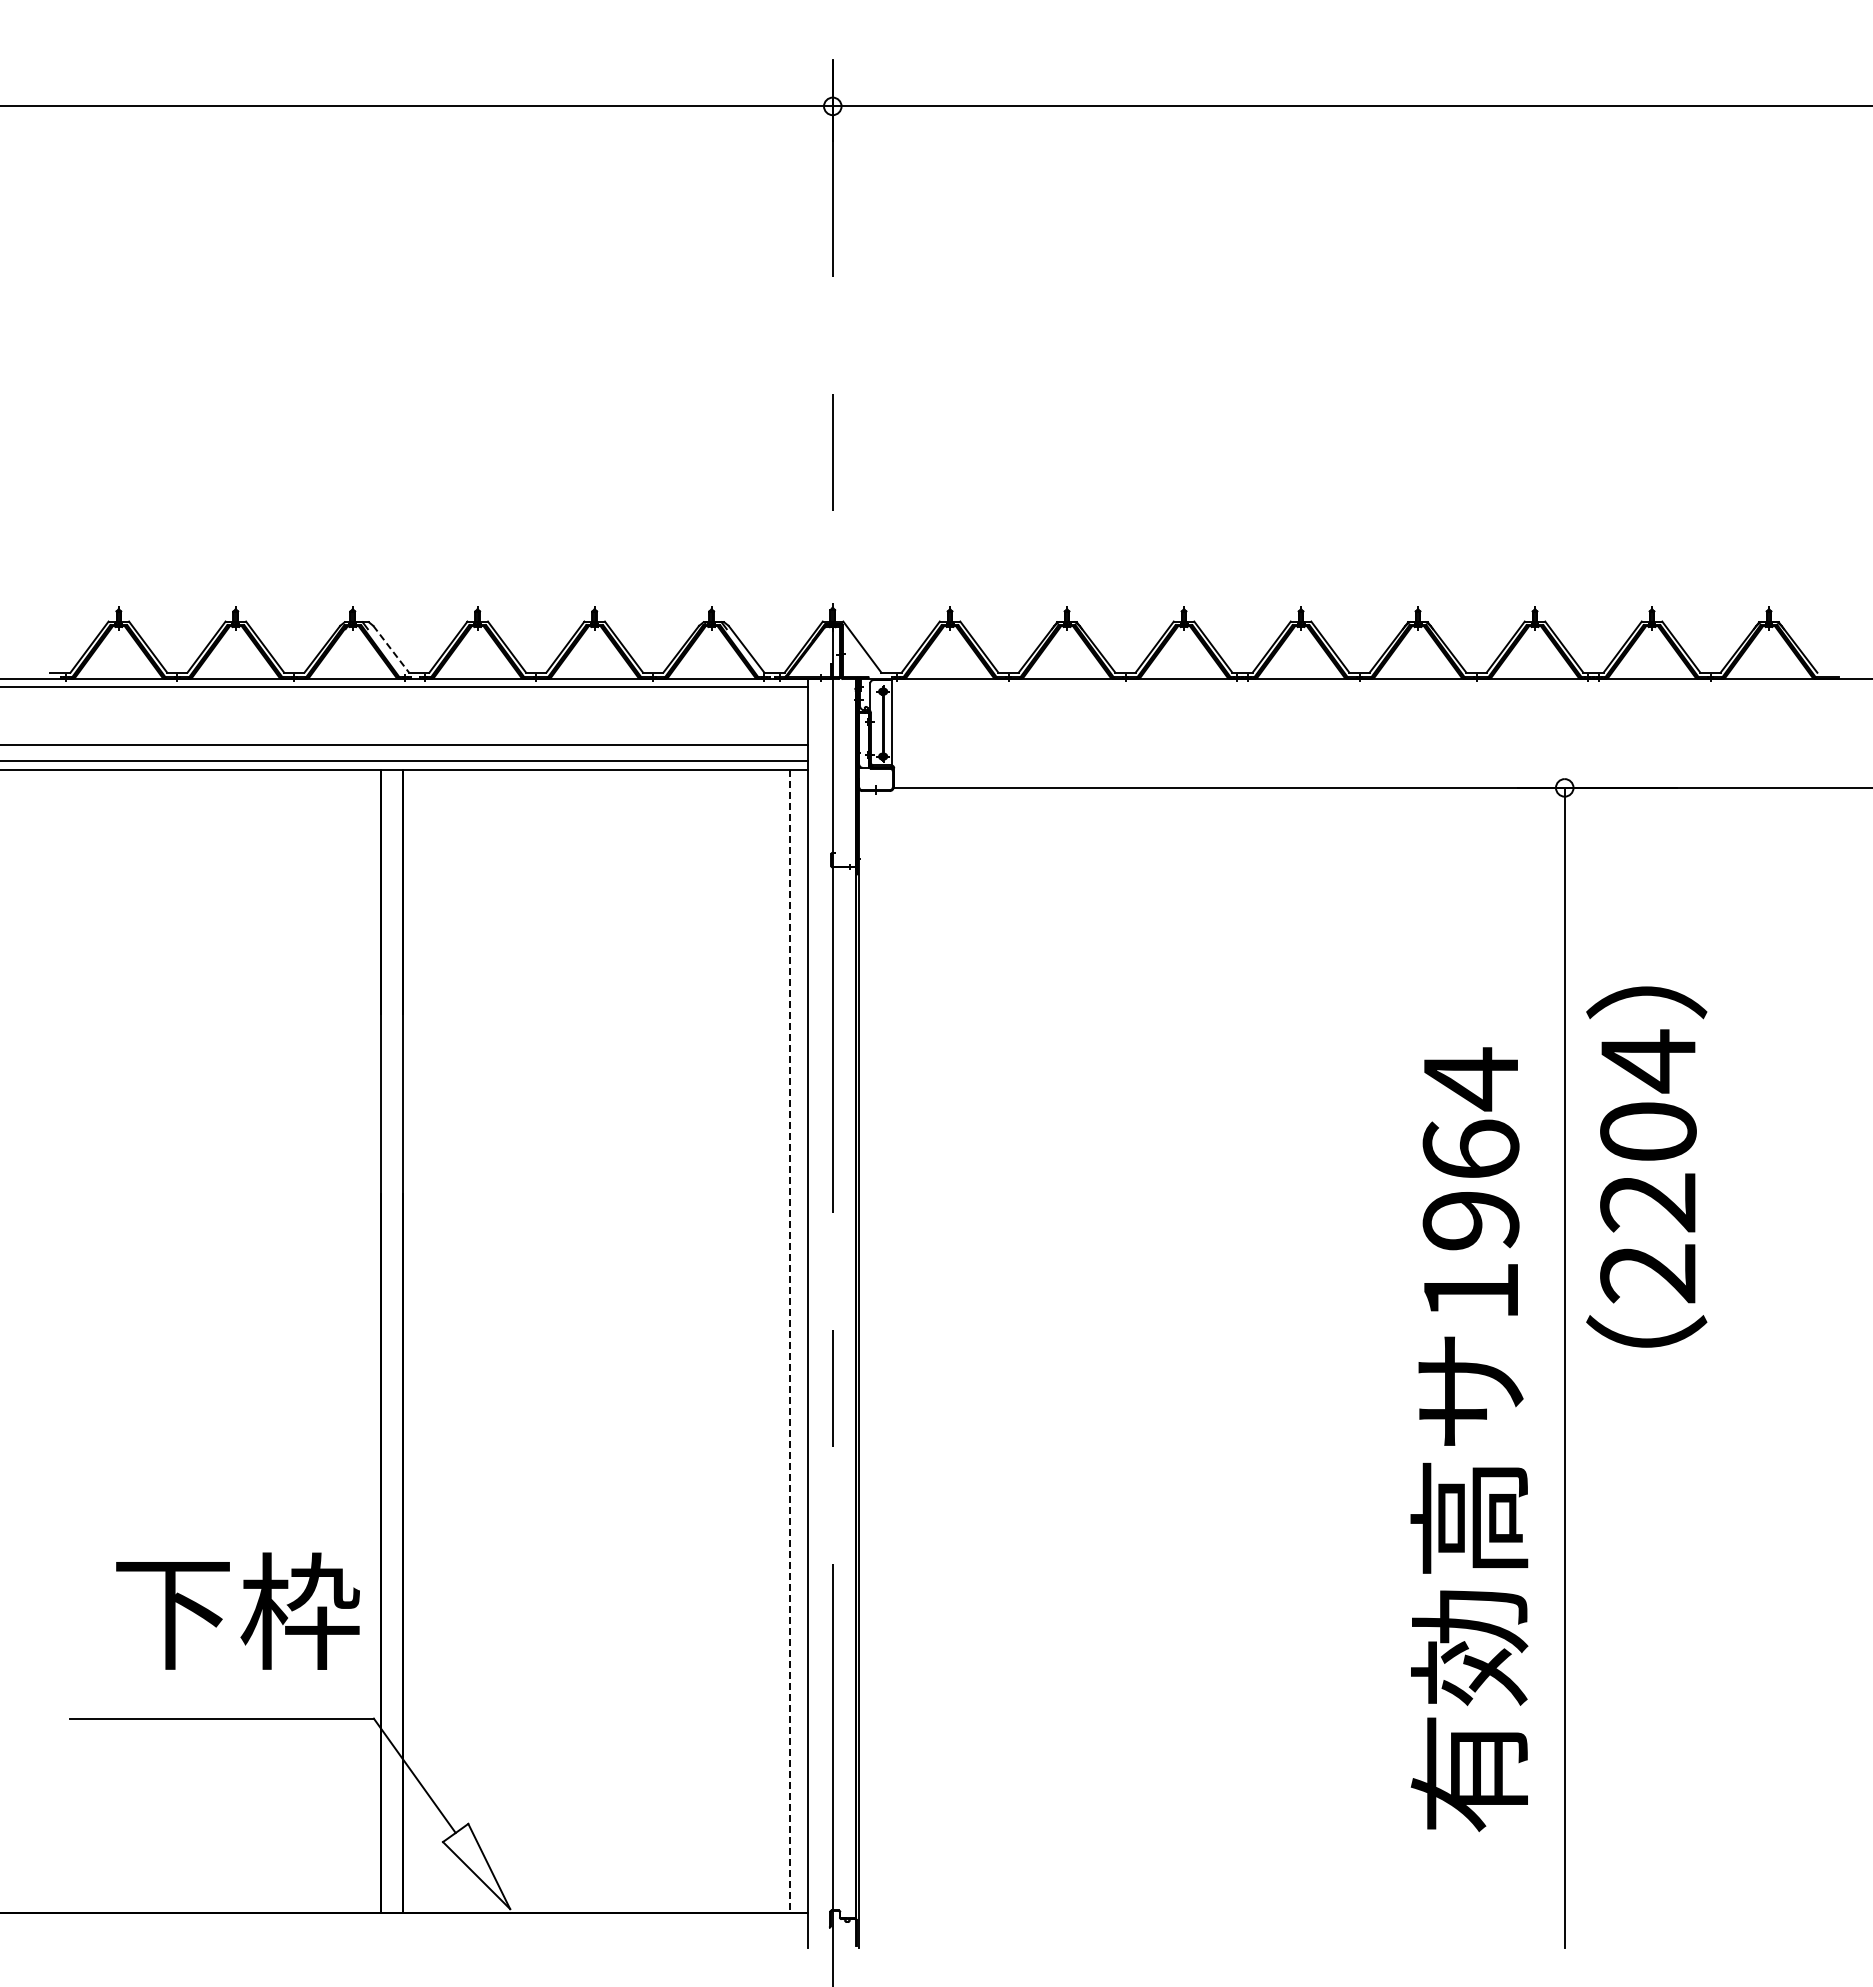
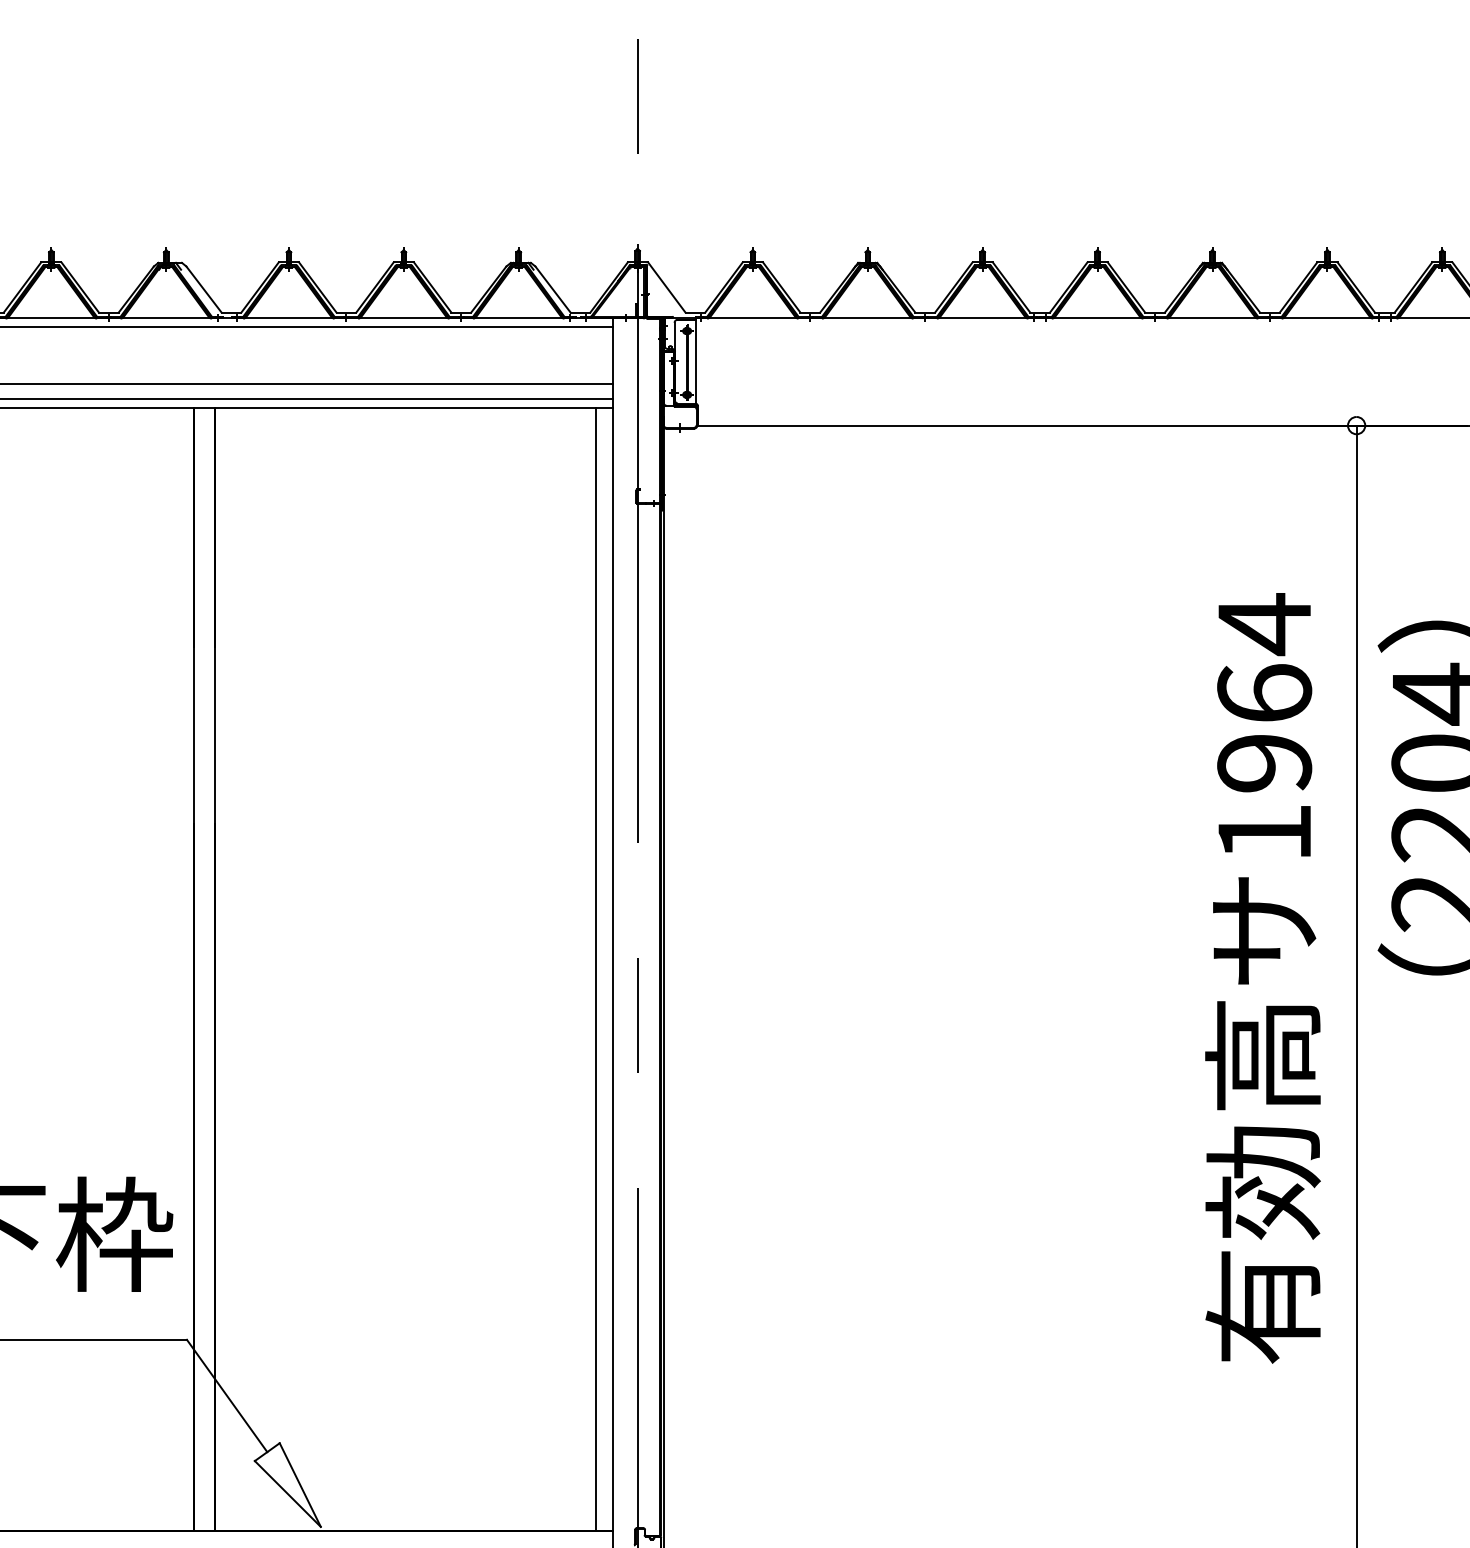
line: (391, 649) -> (204, 289), dashed -> solid
line: (790, 1341) -> (596, 969), dashed -> solid
text: (1469, 1439) -> (1263, 978), moved

